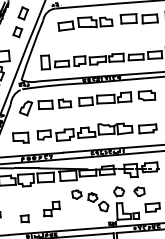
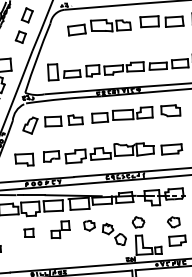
part: (139, 191) -> (173, 222), moved
part: (51, 208) -> (60, 229), moved
part: (24, 218) -> (28, 232), moved

